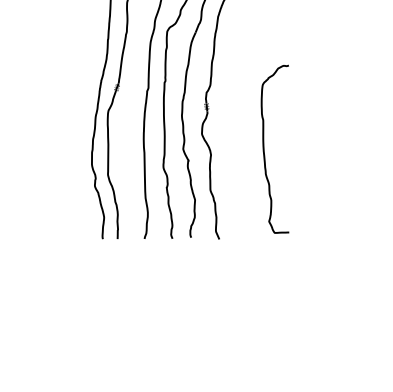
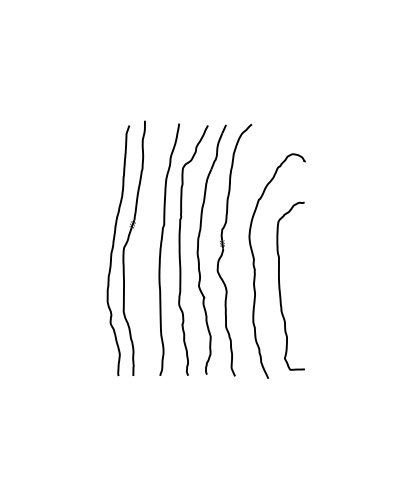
curve: (239, 130) -> (255, 267), added

